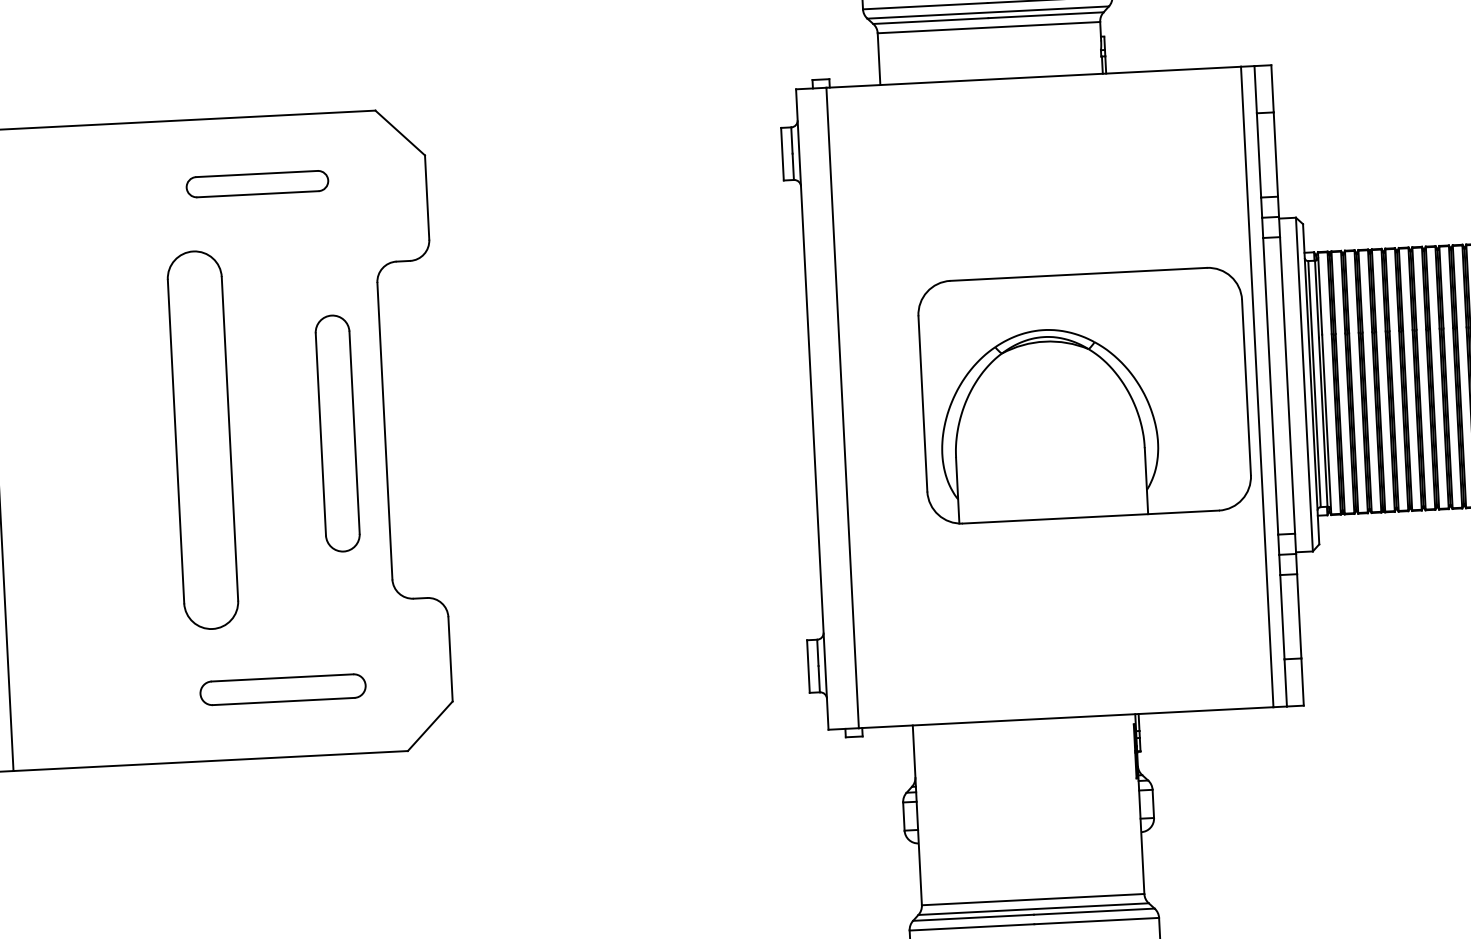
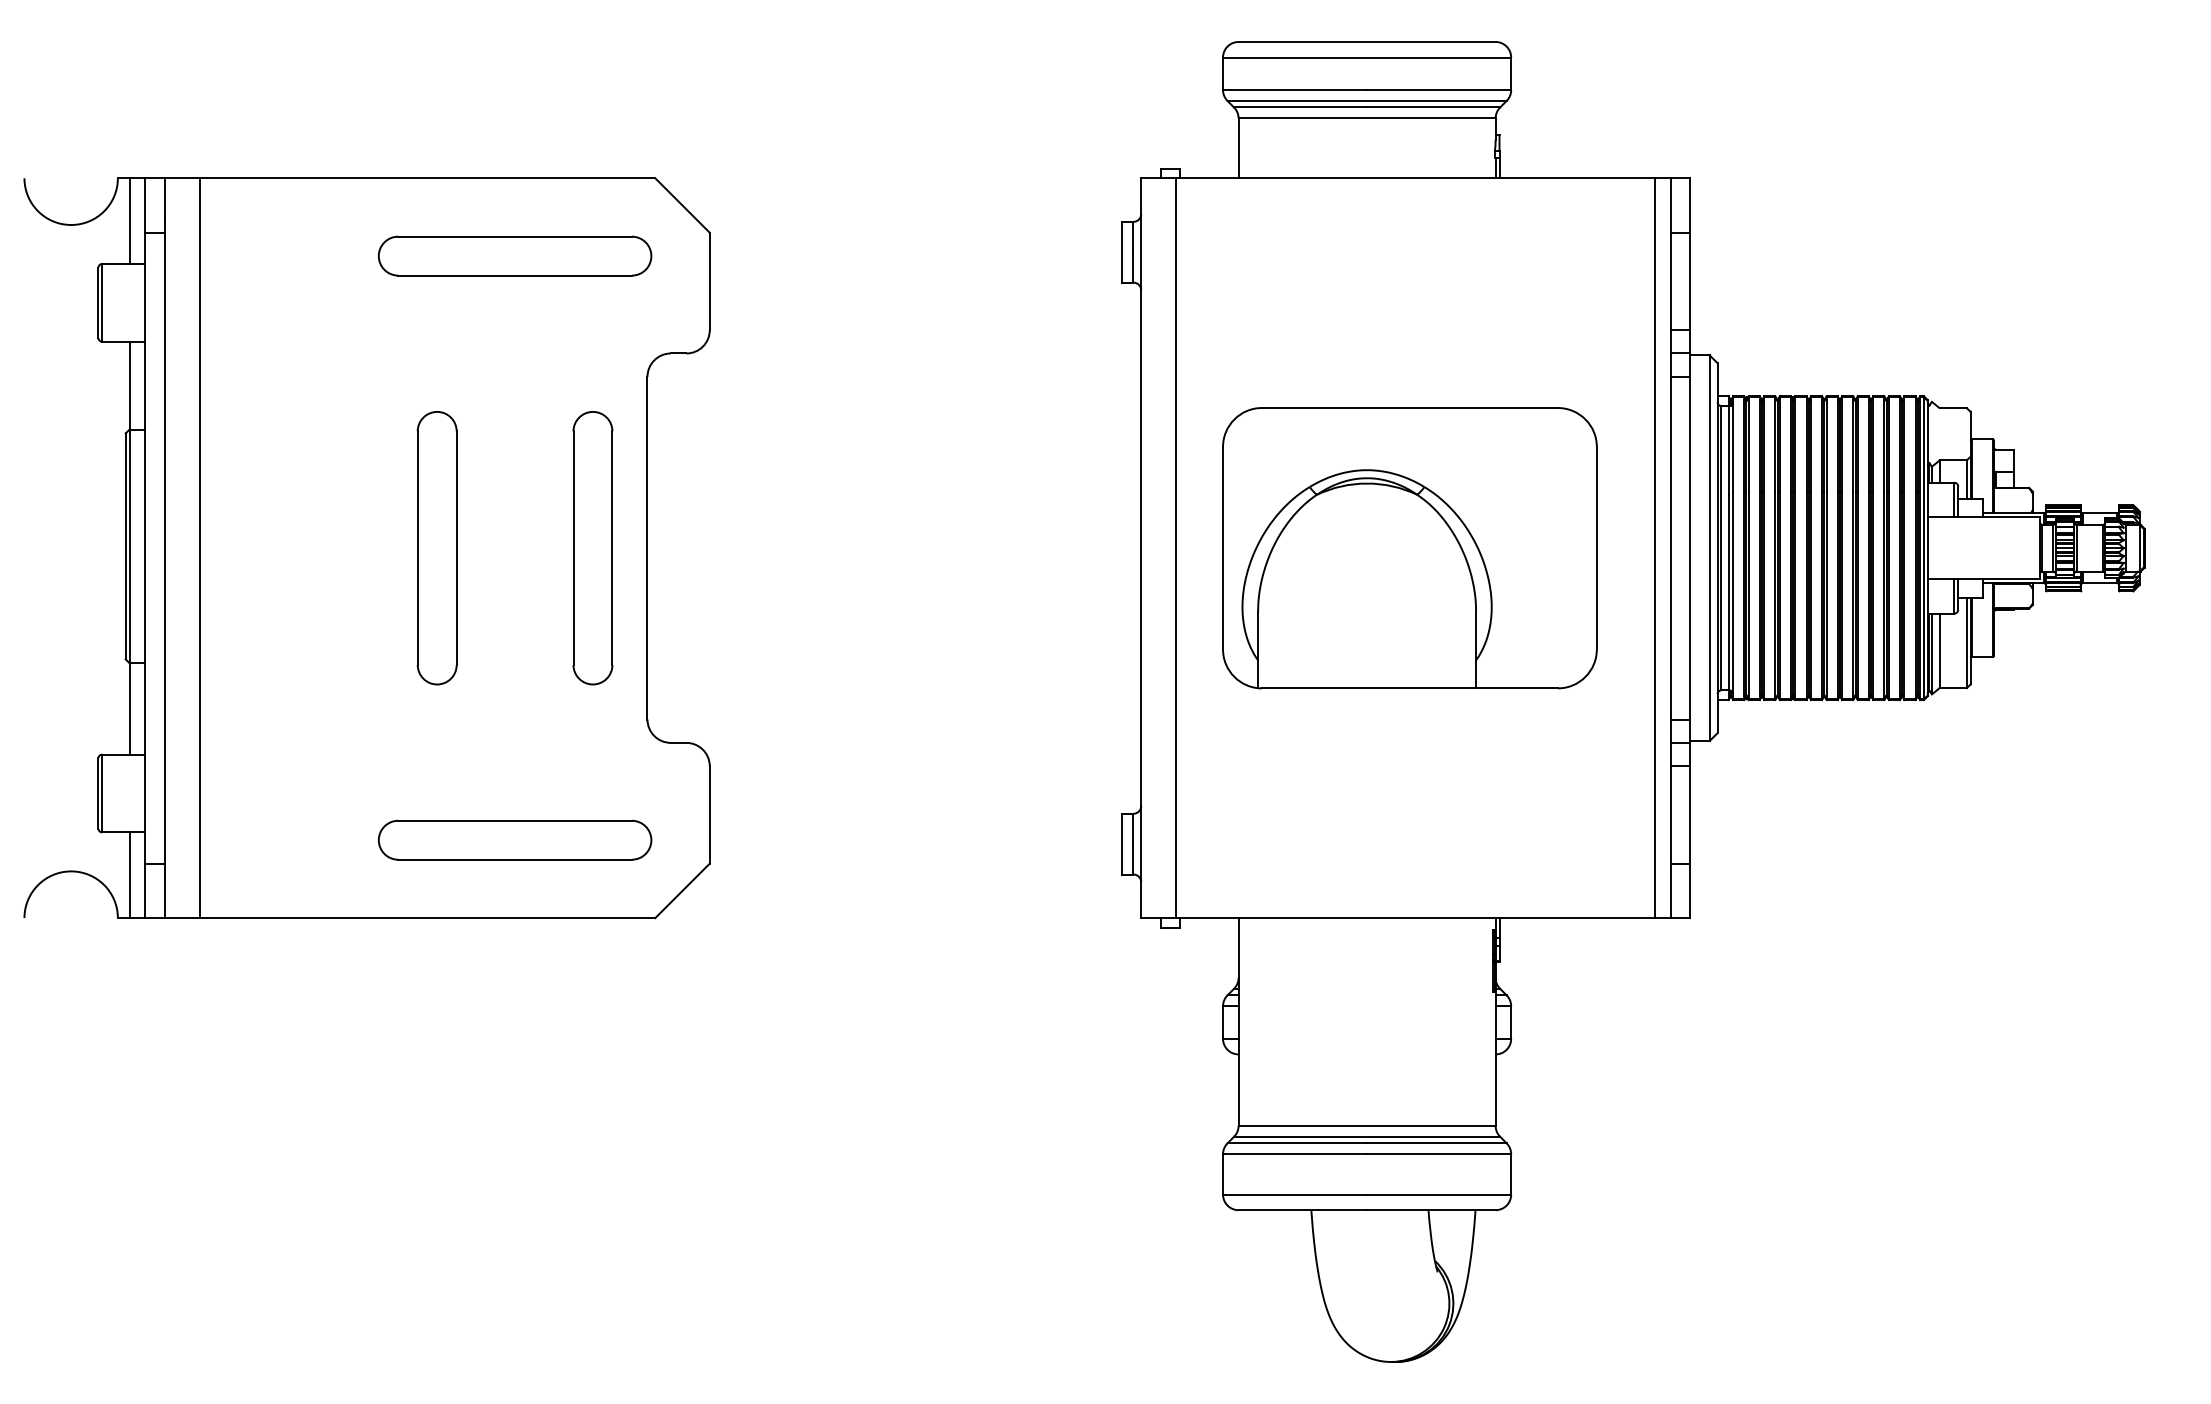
part: (256, 183) -> (514, 255), size x1.67
part: (1084, 396) -> (1409, 548), moved
part: (202, 440) -> (436, 548), size x0.62
part: (282, 689) -> (514, 839), size x1.43

